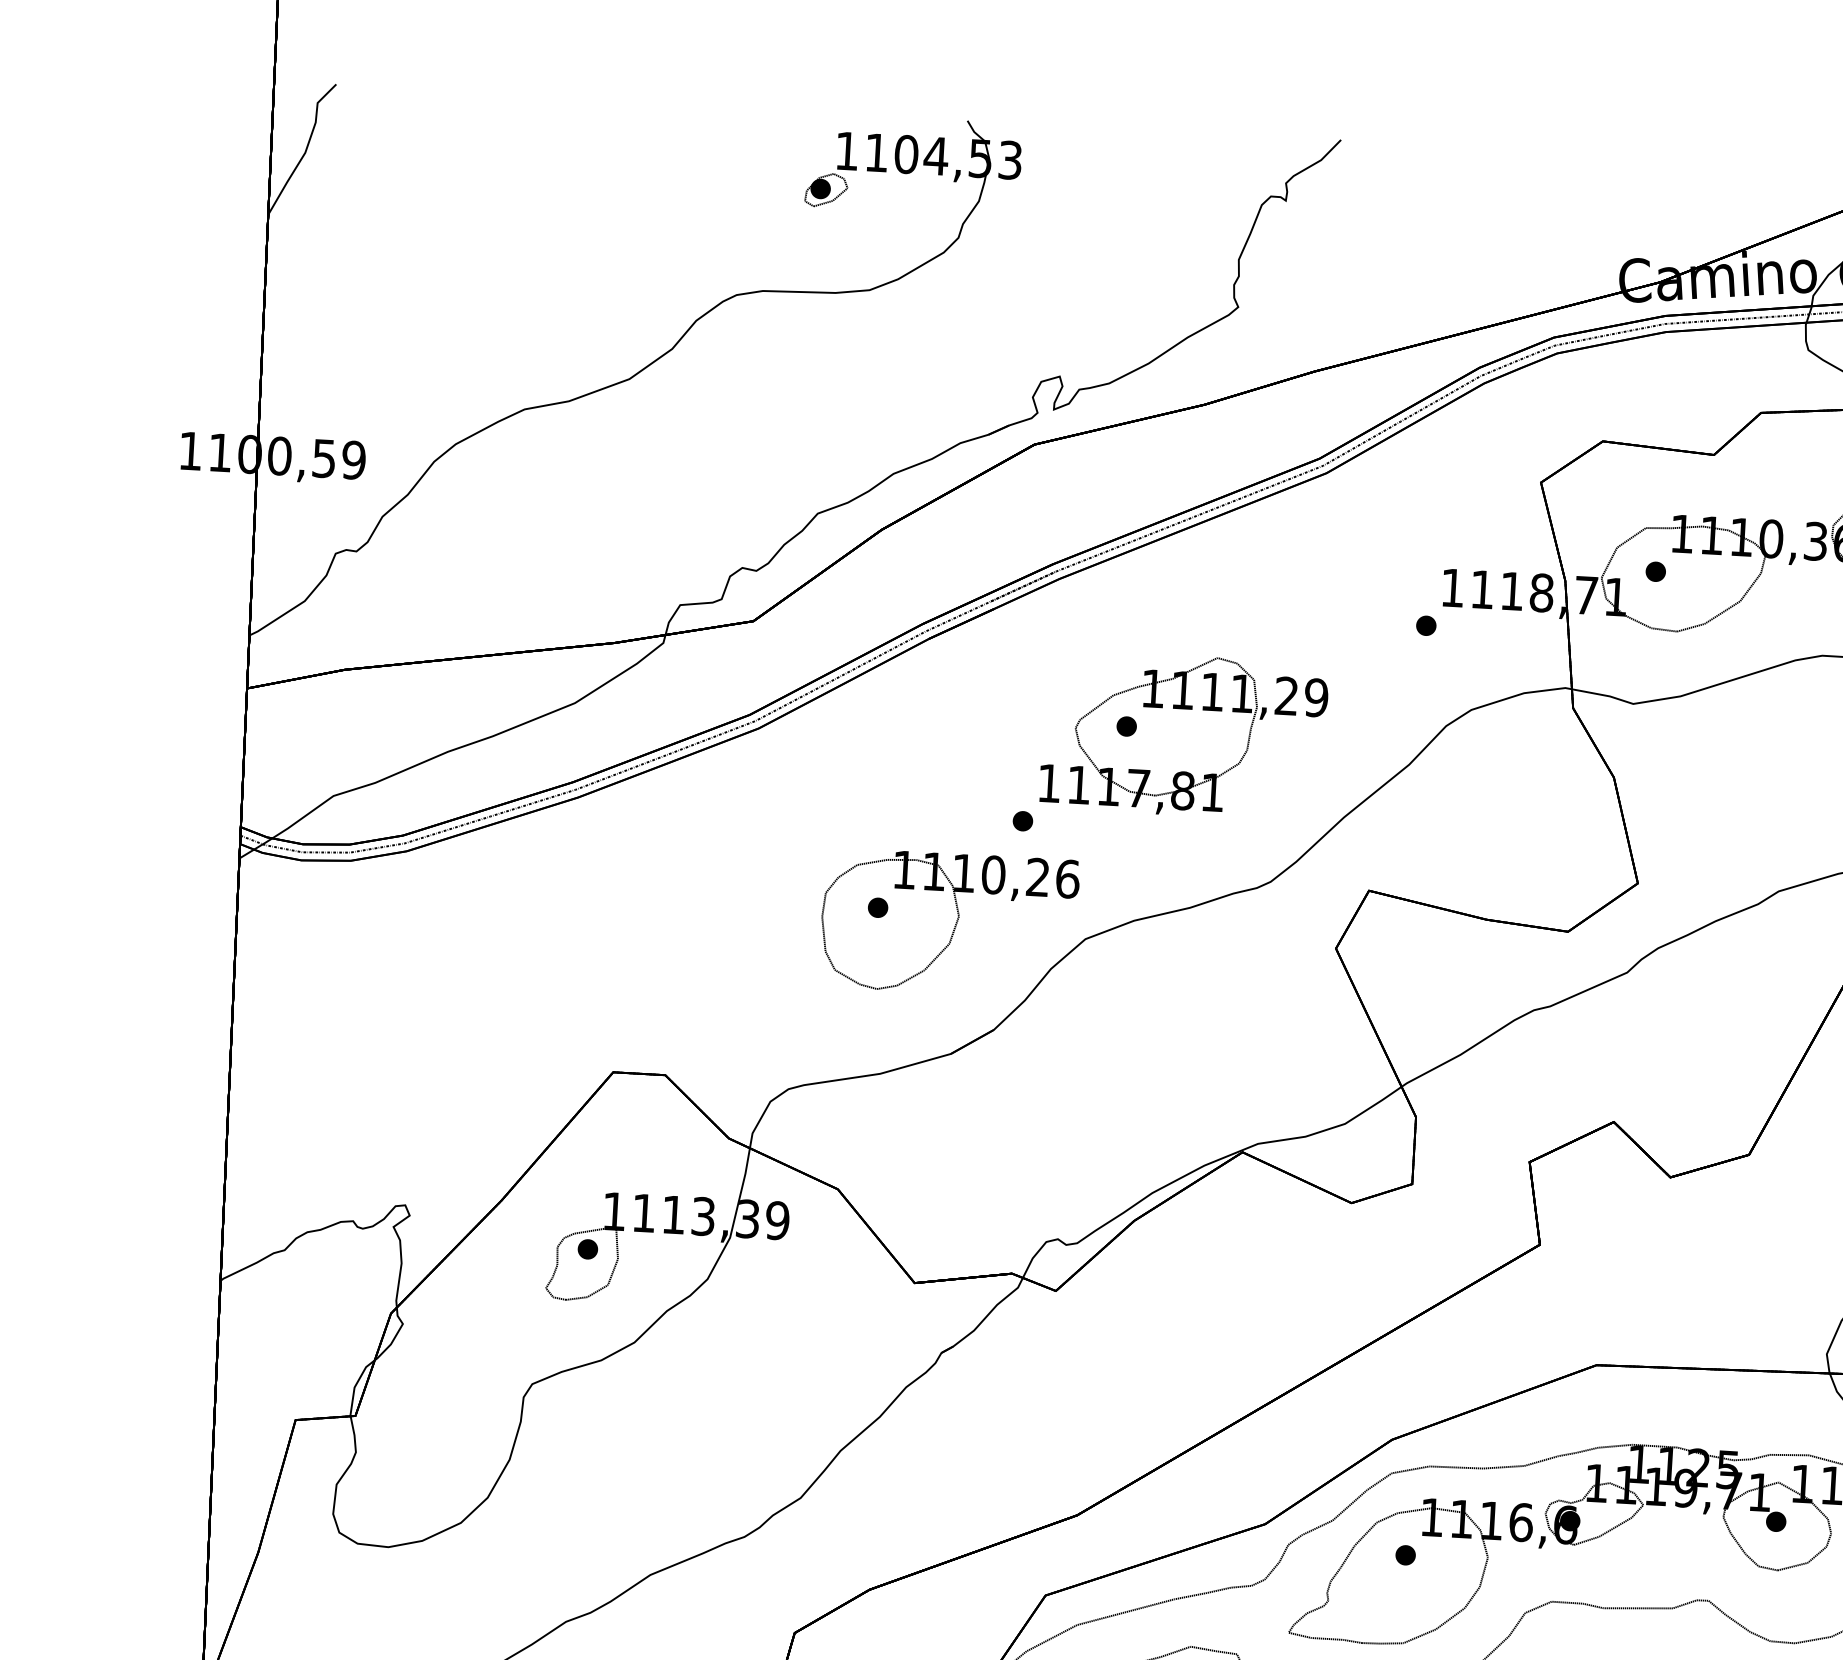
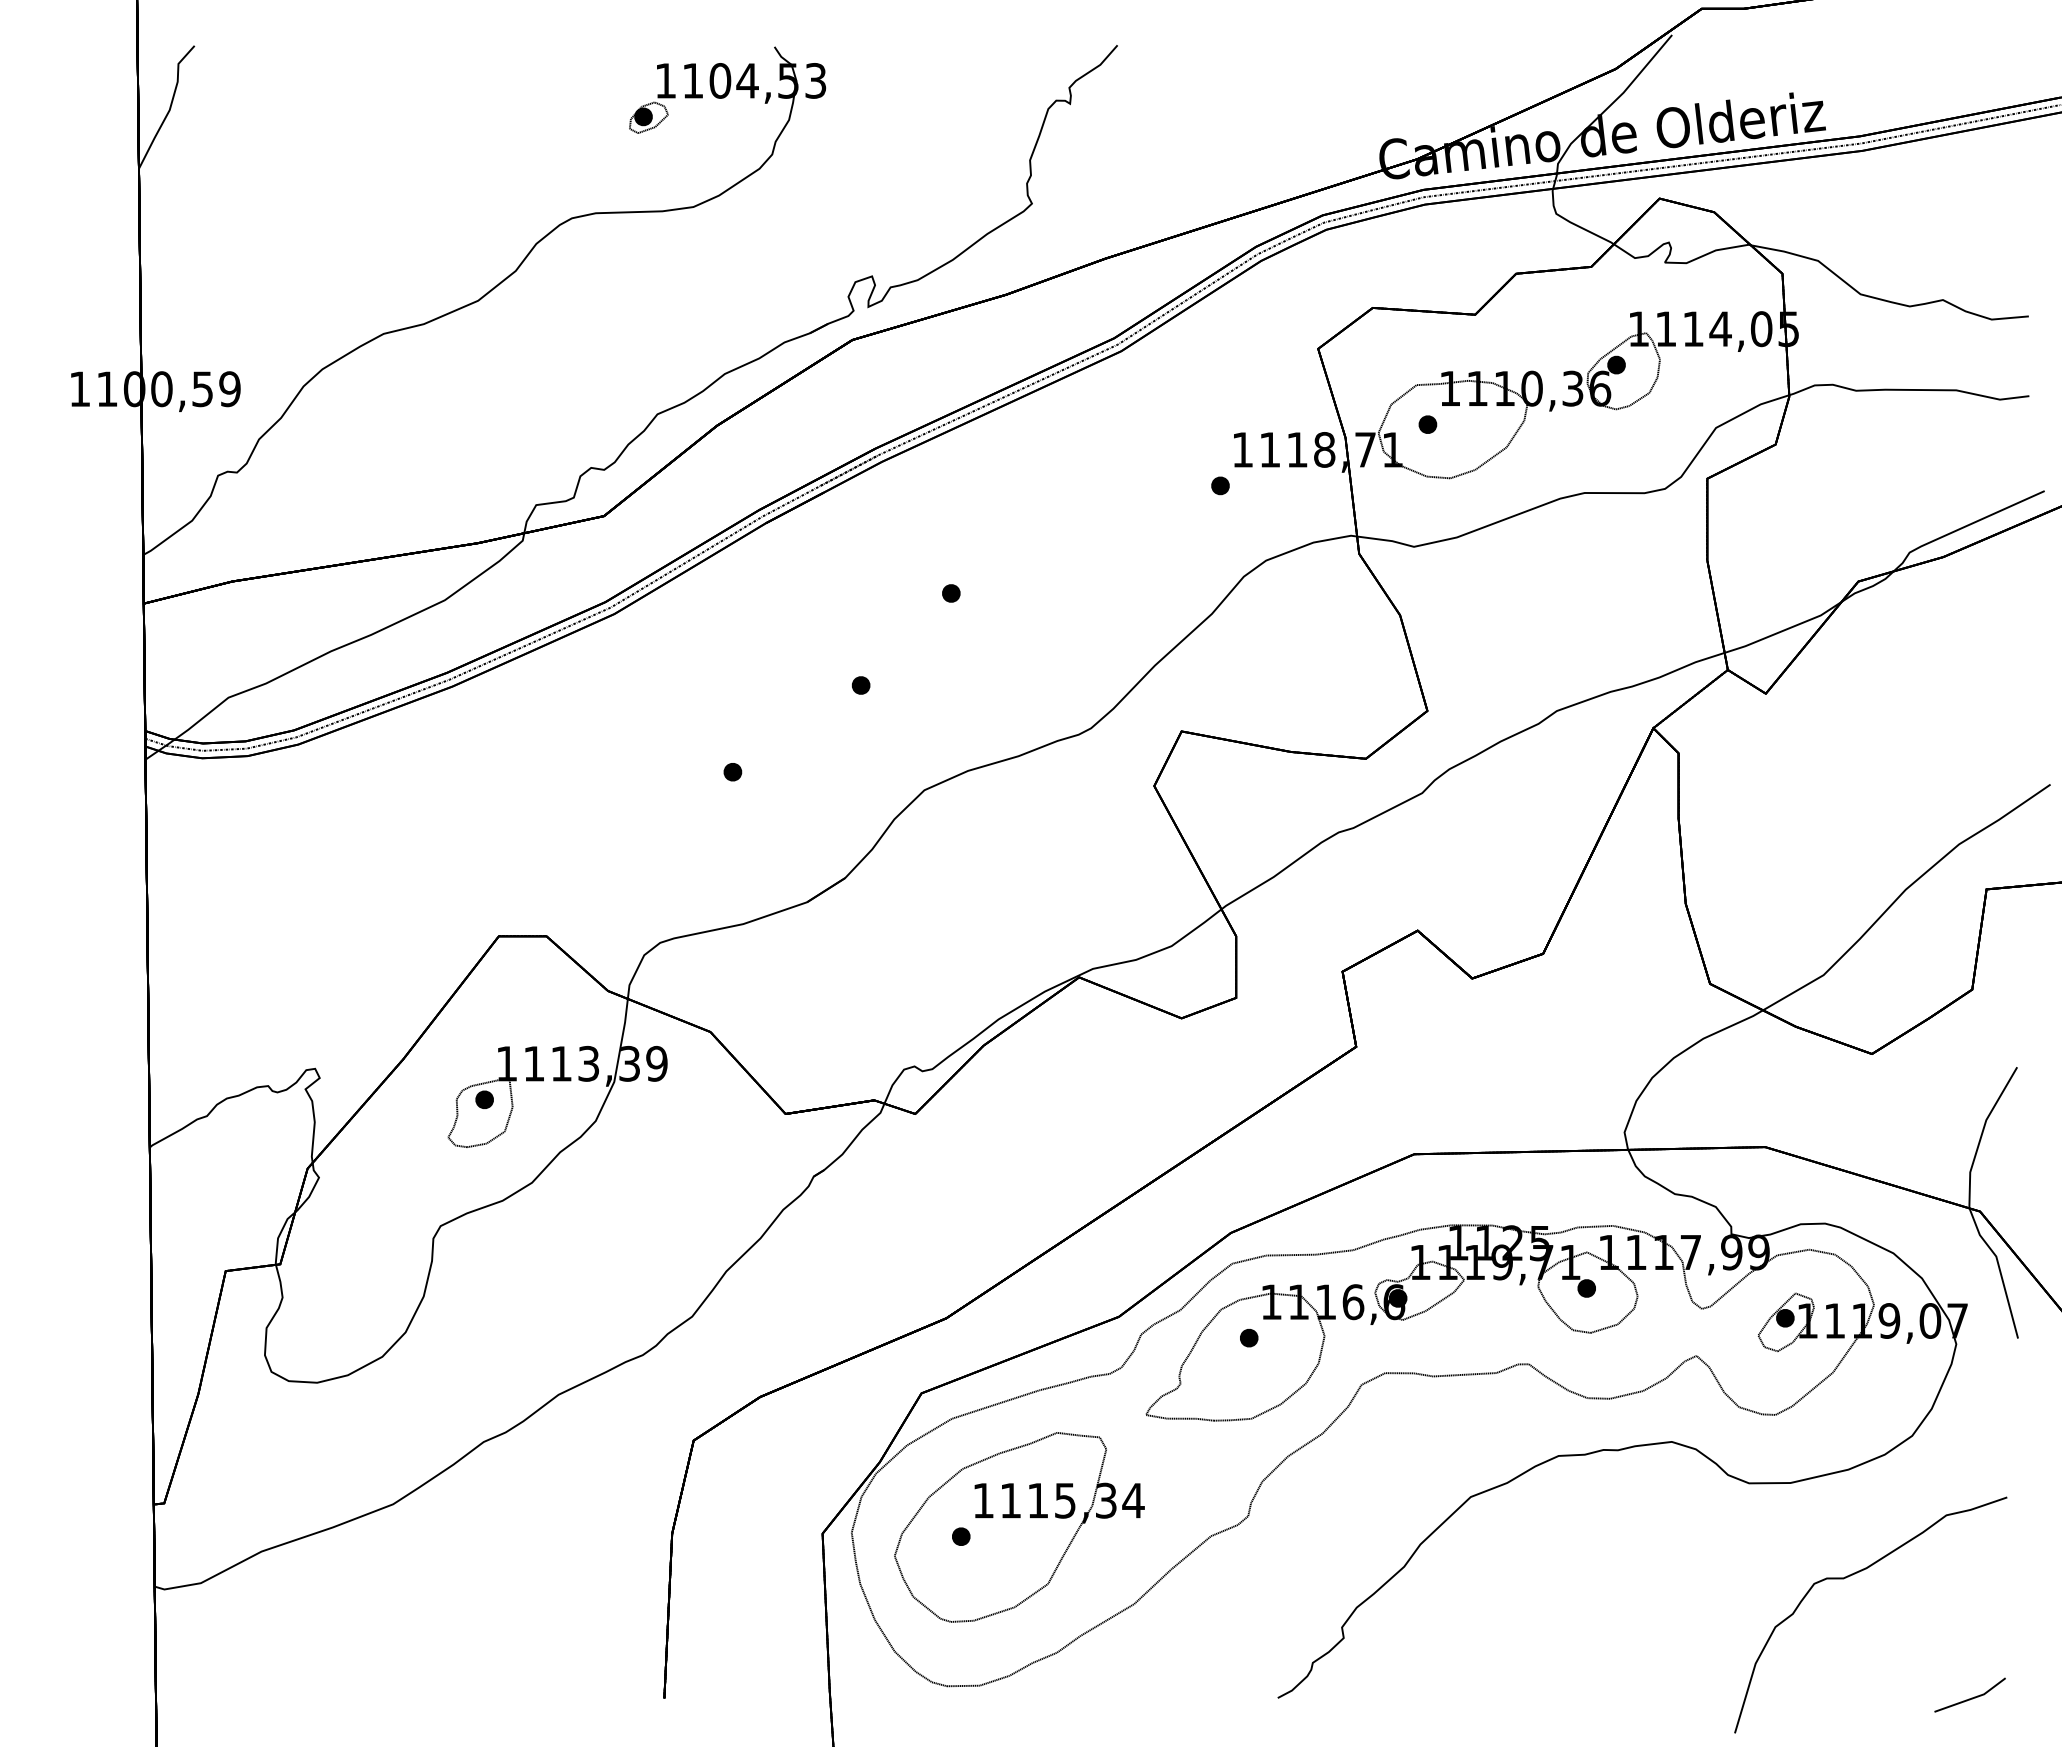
part: (1184, 735) -> (1004, 598), removed
part: (948, 923) -> (798, 782), removed

